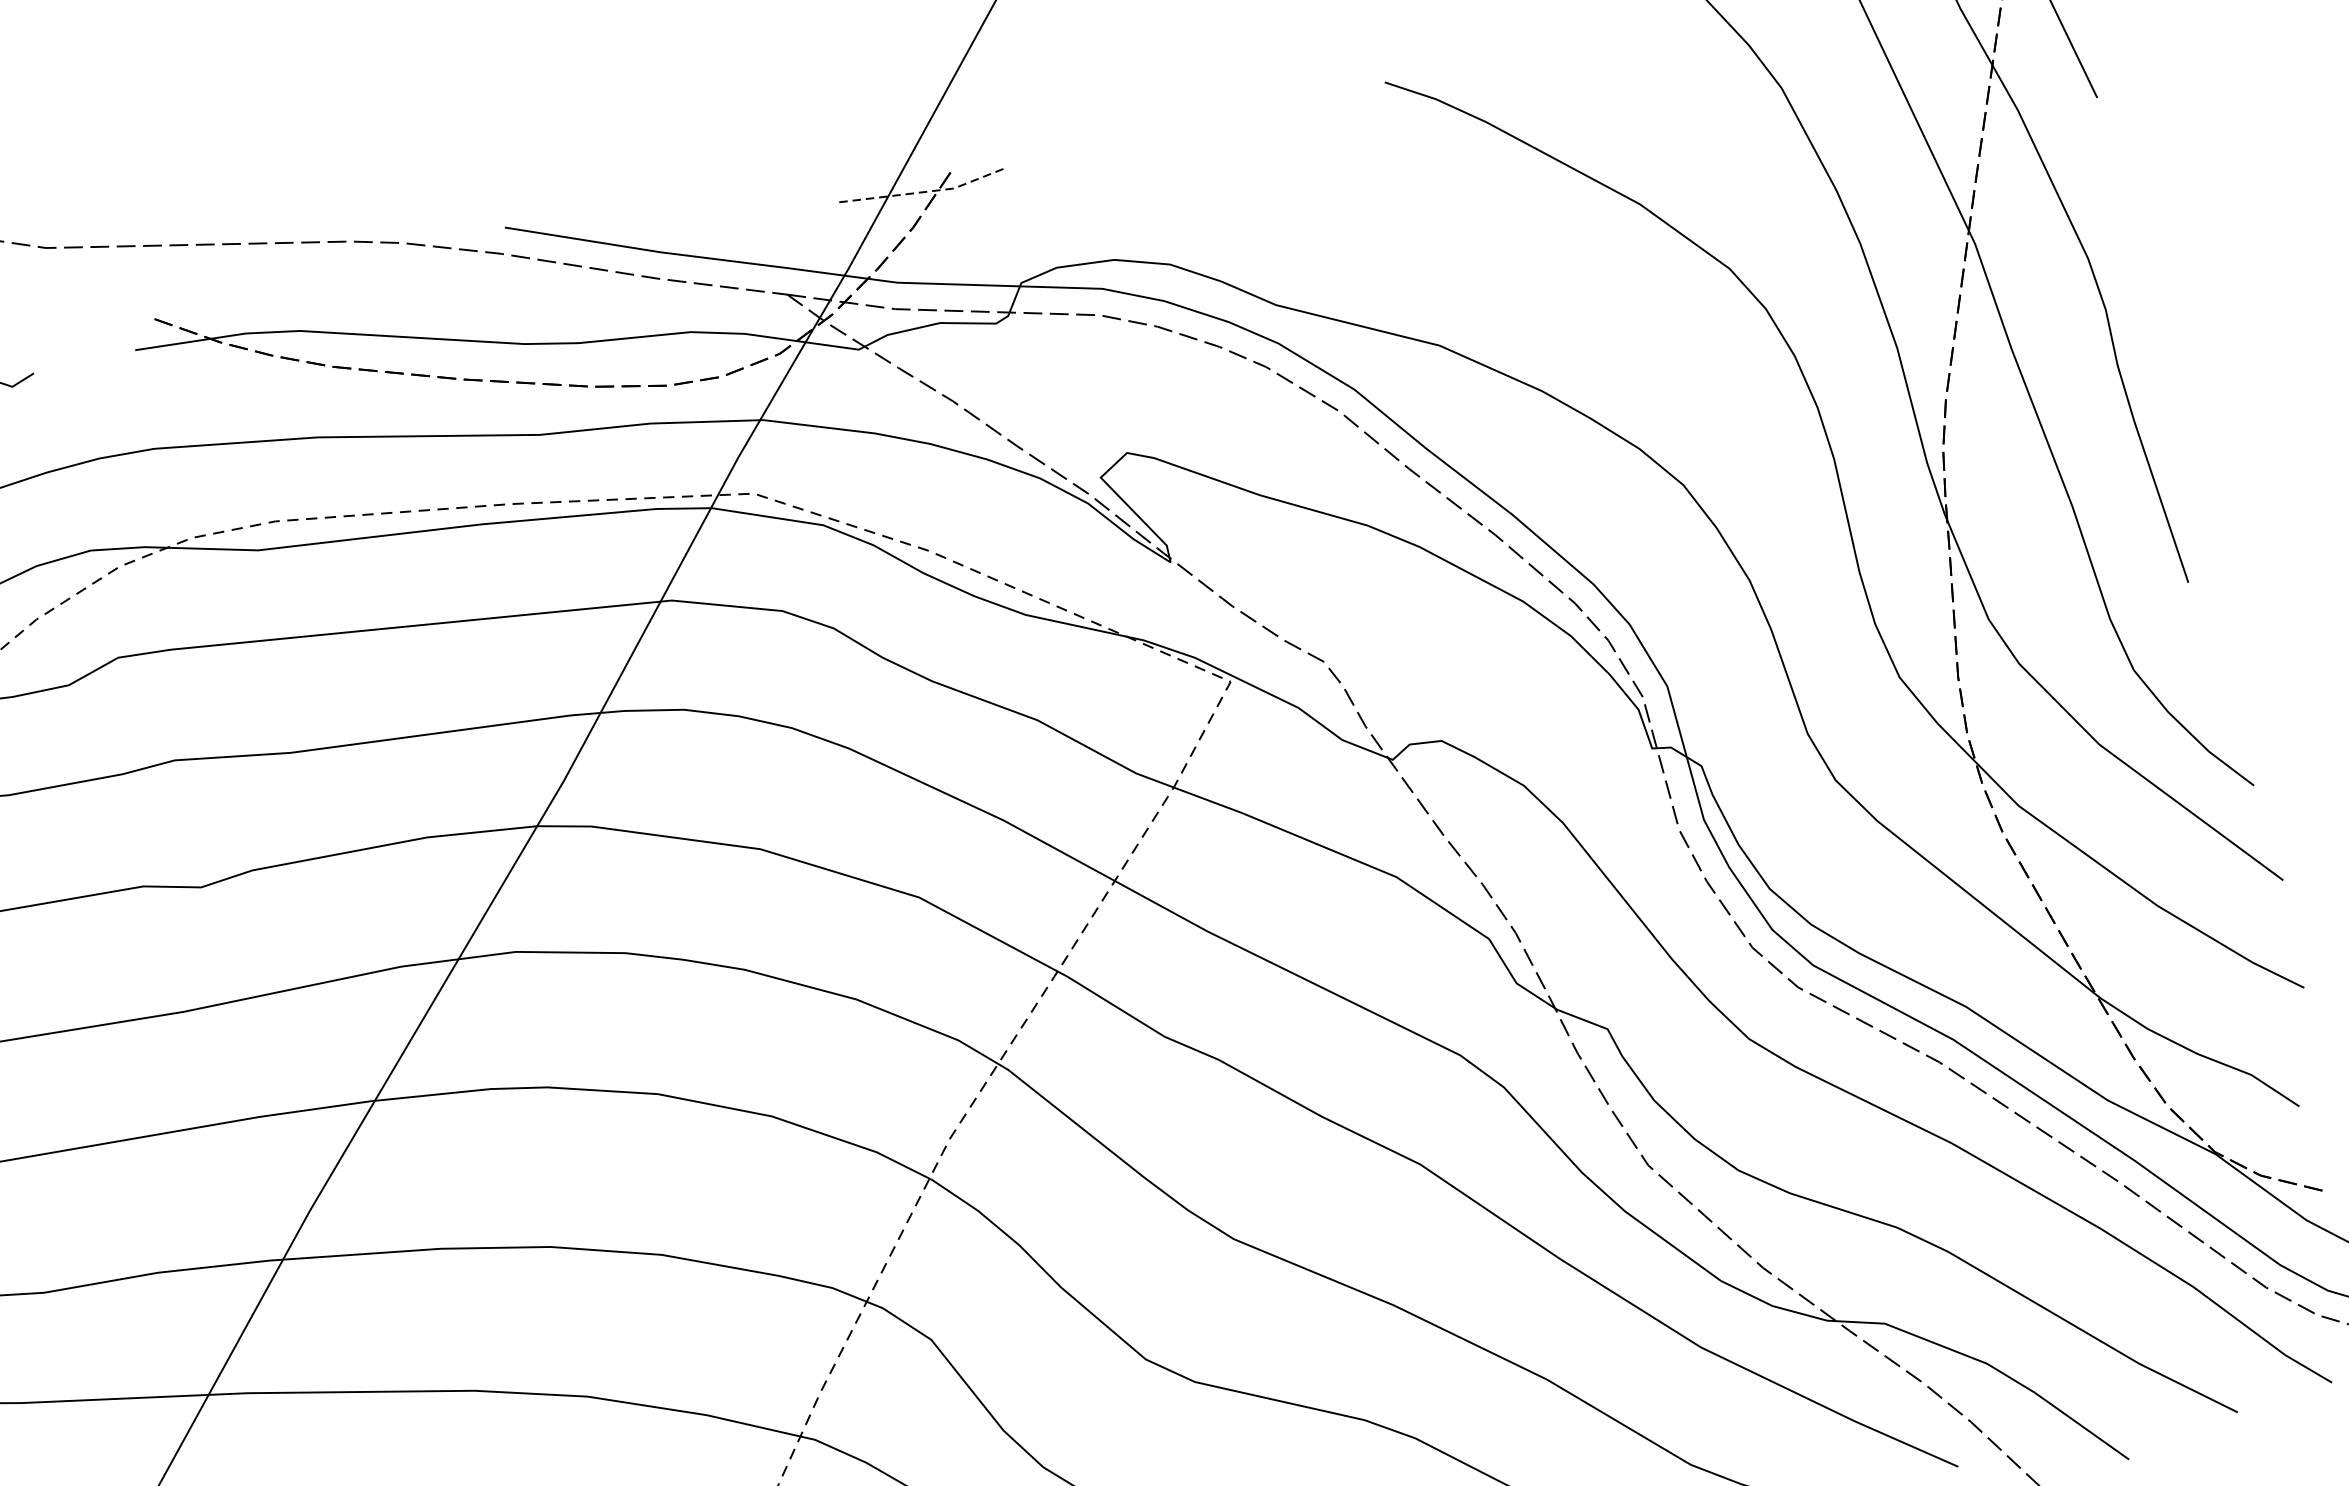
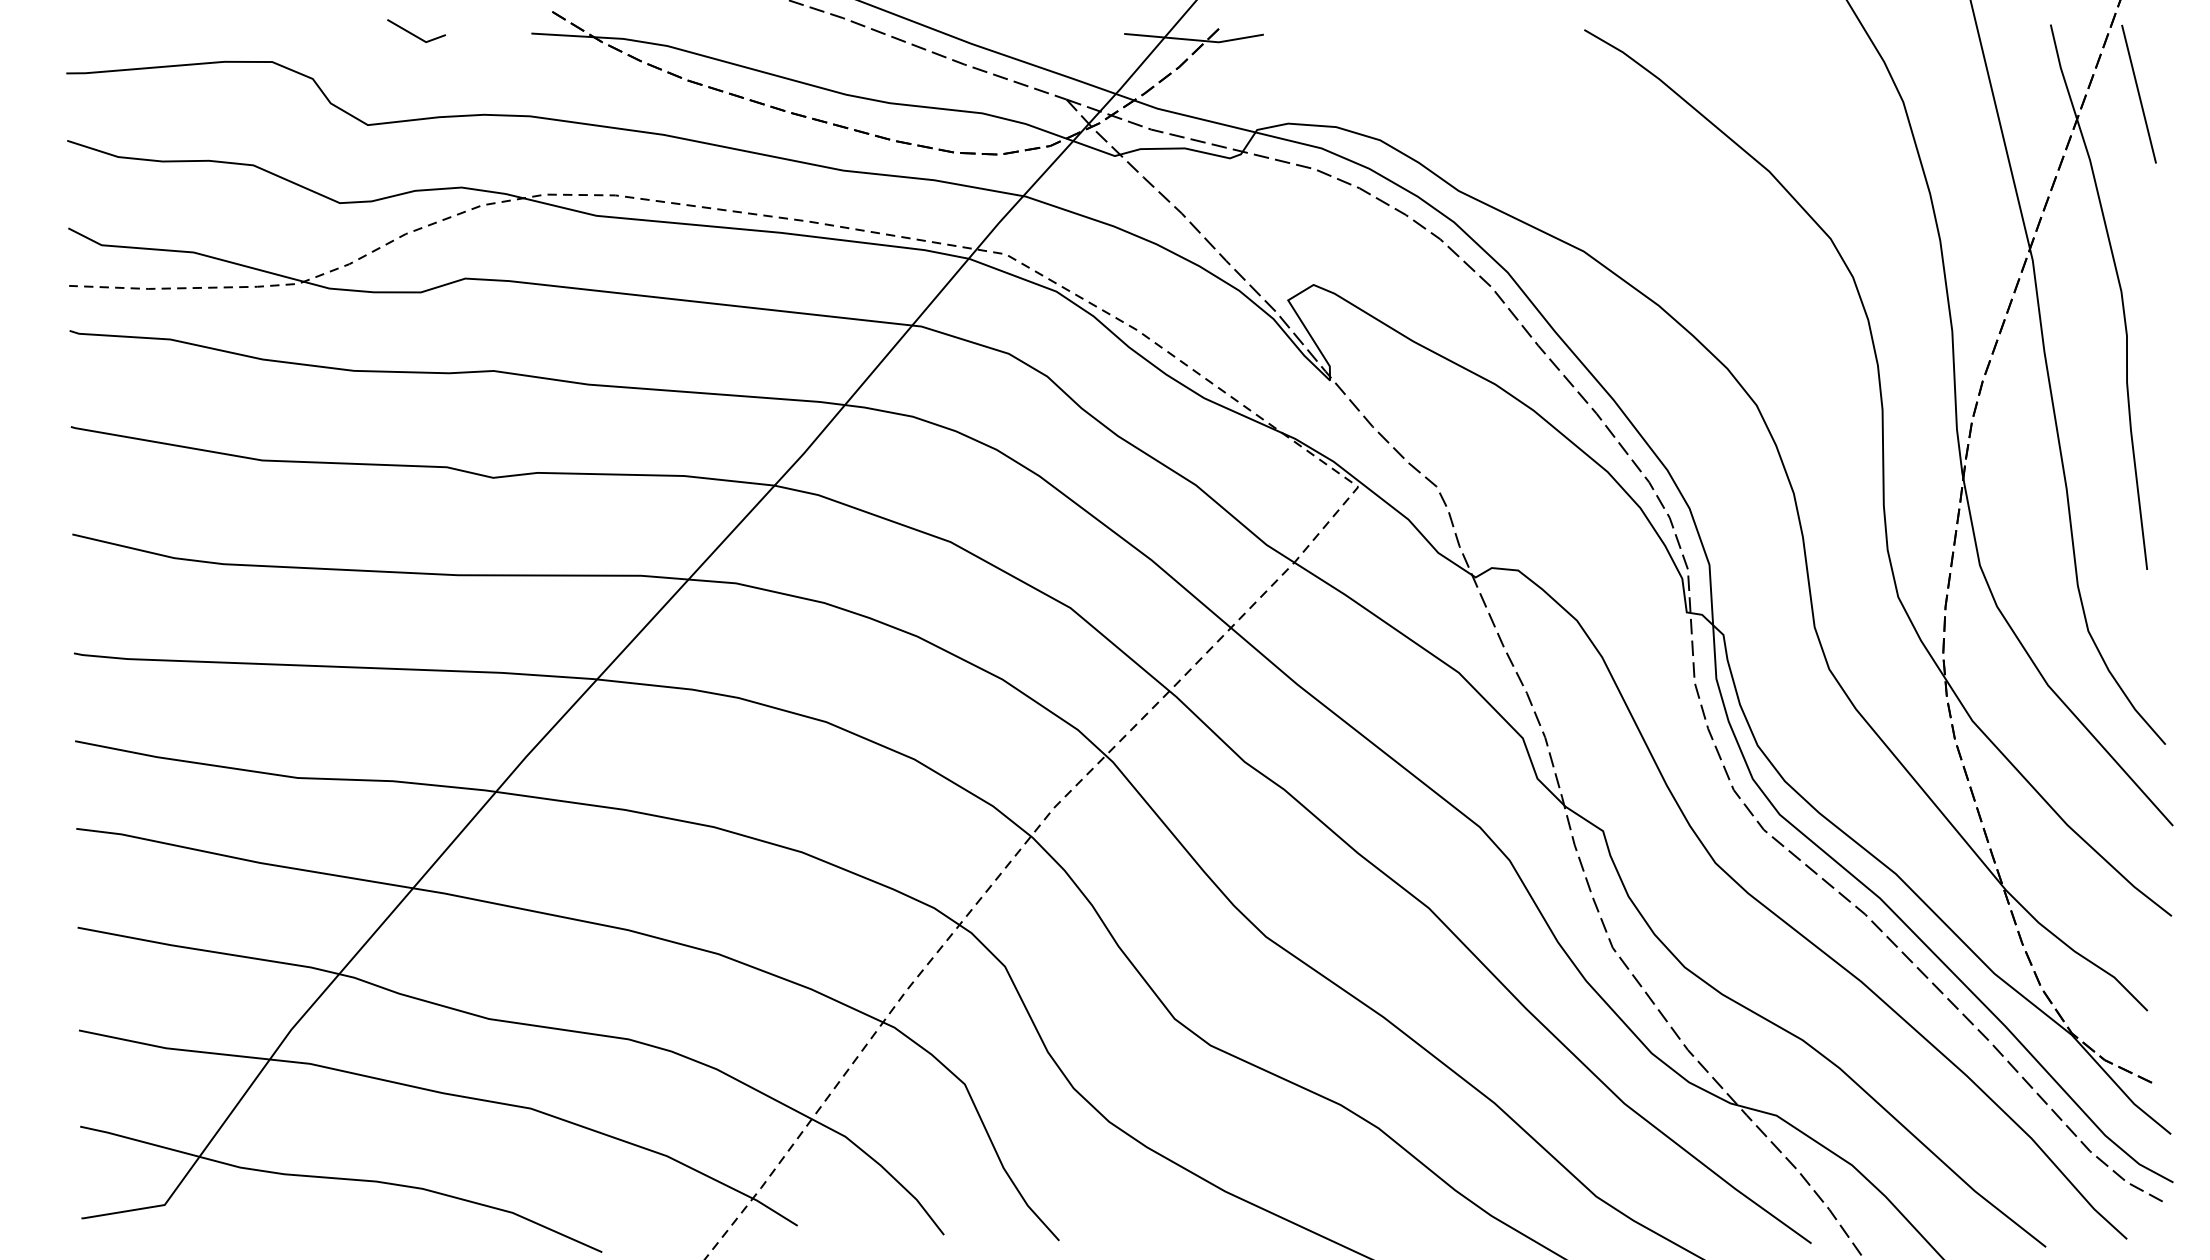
line: (925, 192) -> (1195, 40), dashed -> solid

